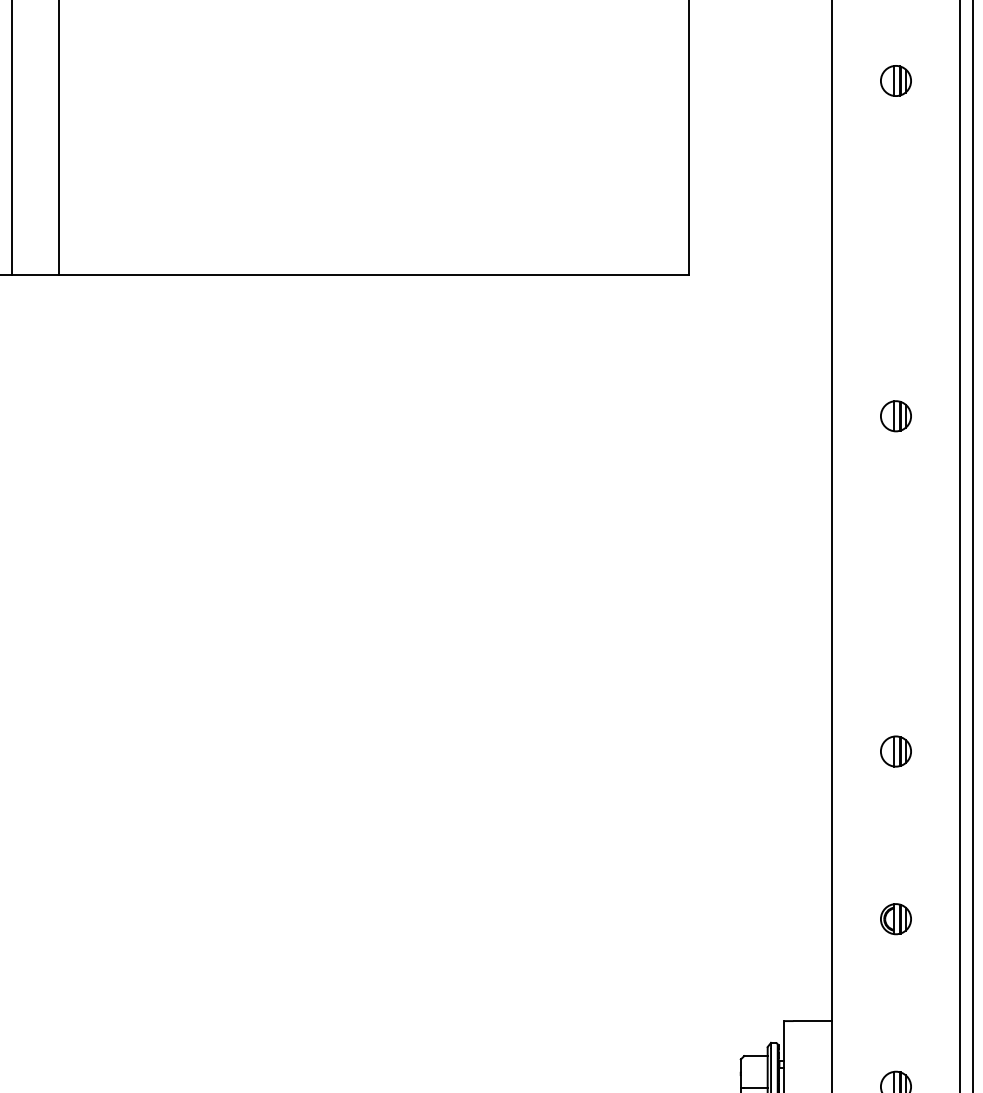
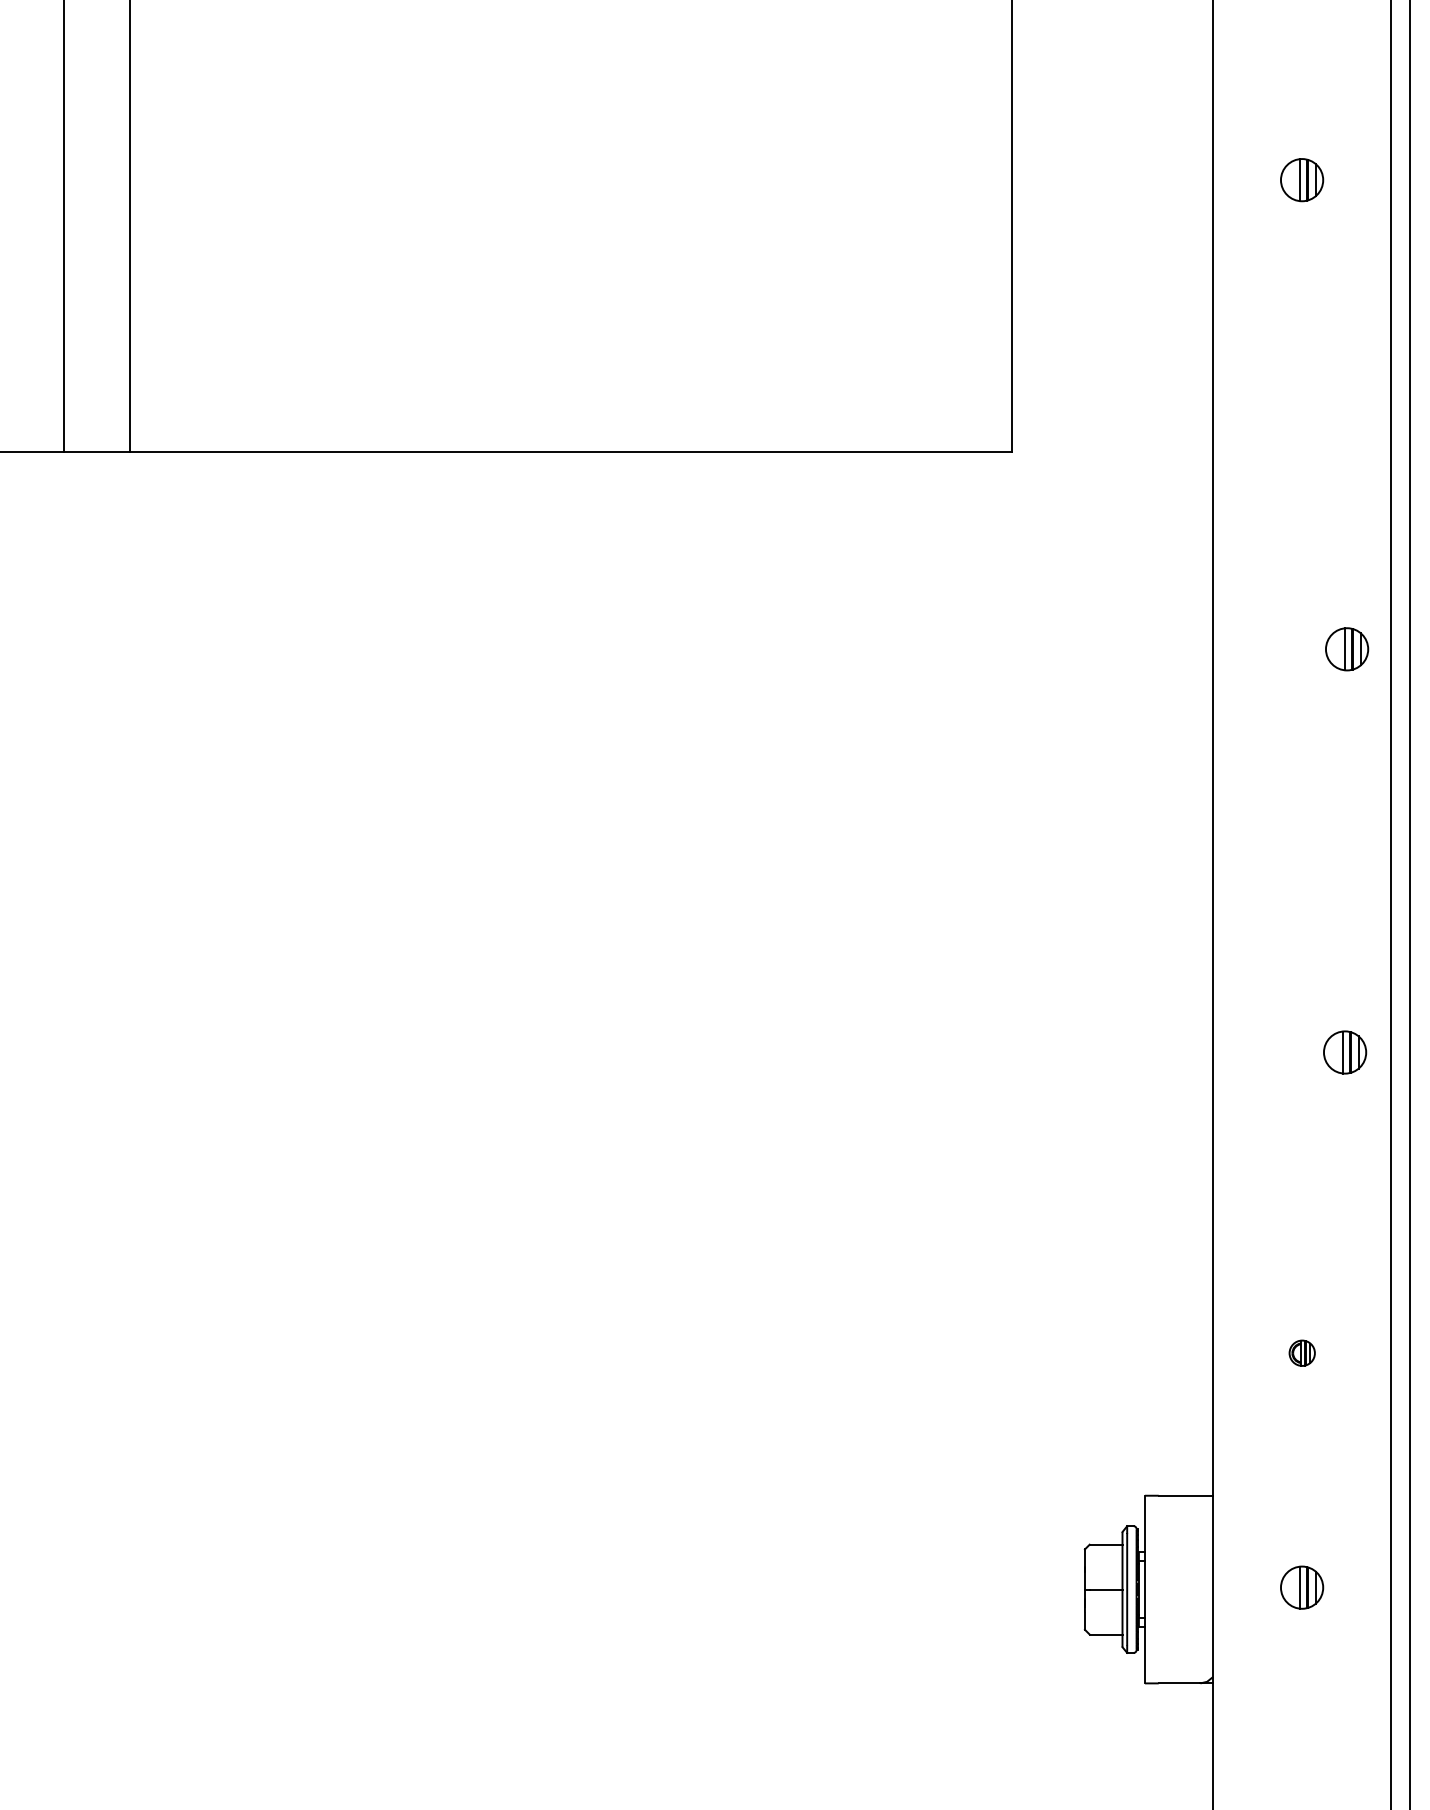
part: (896, 416) -> (1347, 649), moved
part: (896, 751) -> (1345, 1052), moved
part: (896, 919) -> (1302, 1353), size x0.6

